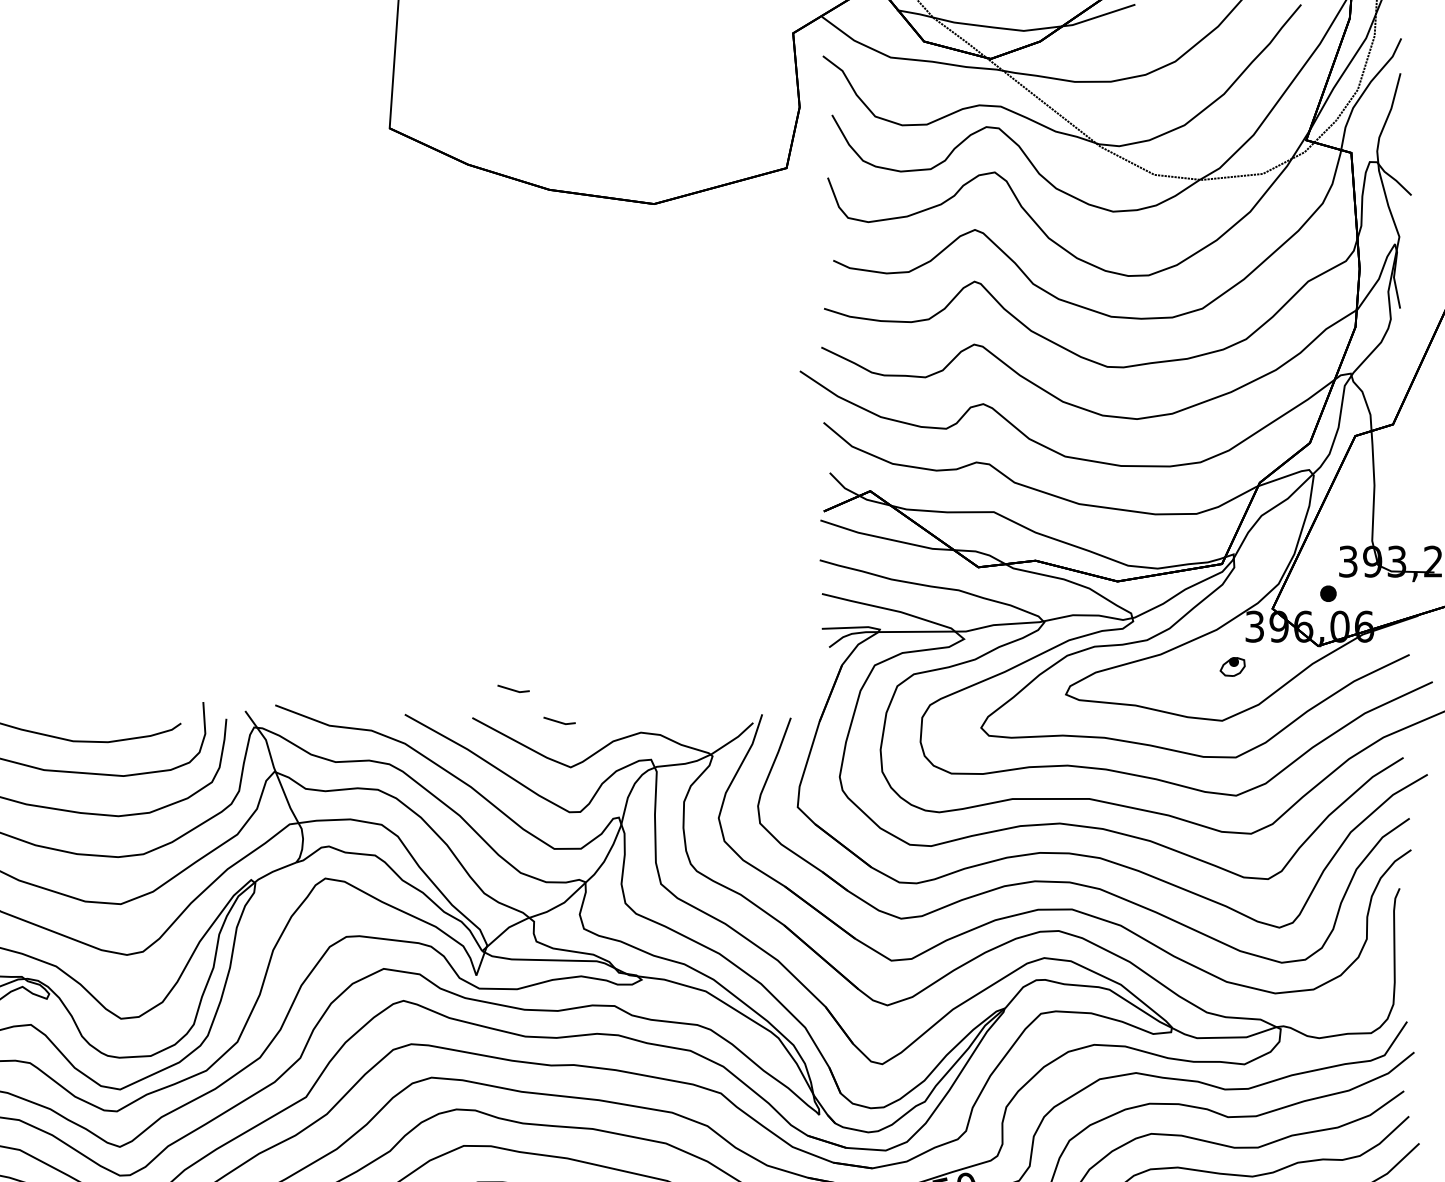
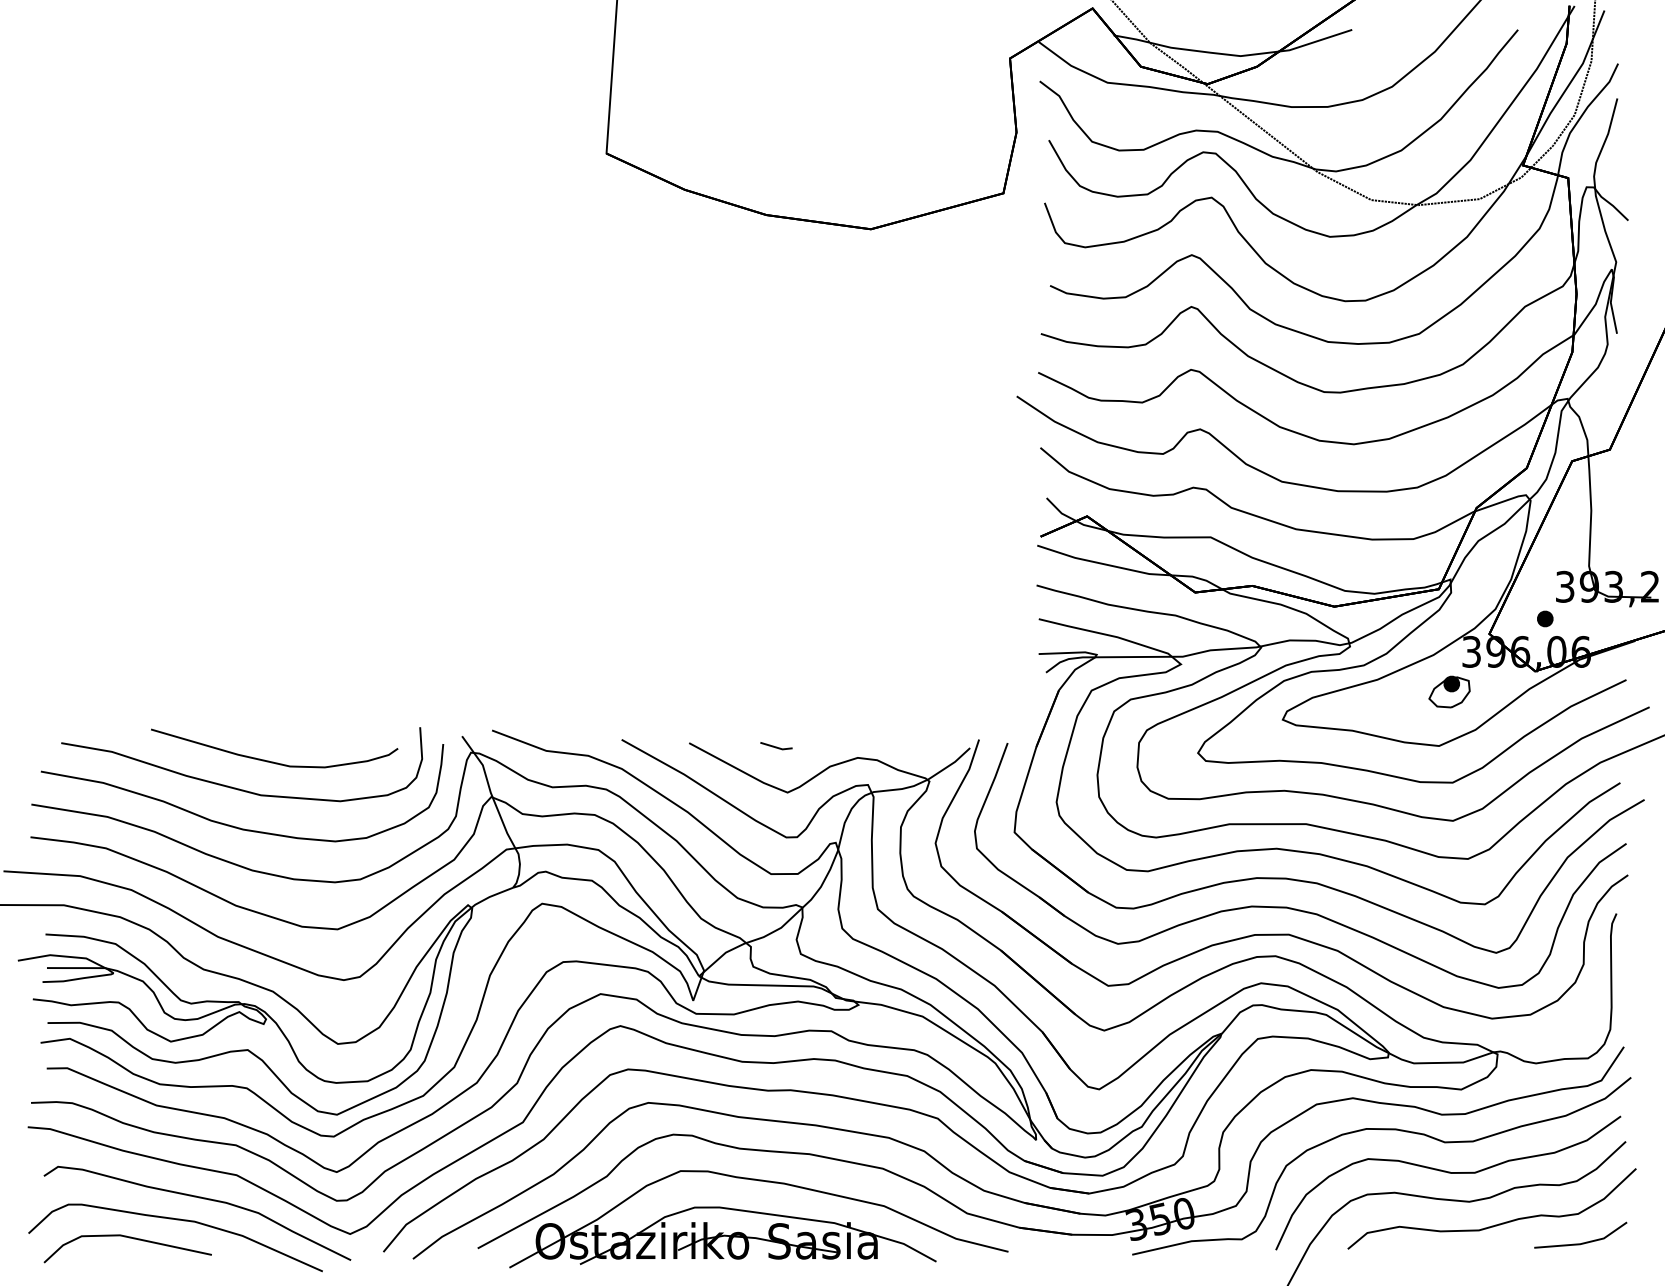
part: (1232, 666) -> (1449, 691), size x1.67
line: (513, 689) -> (730, 714), removed

